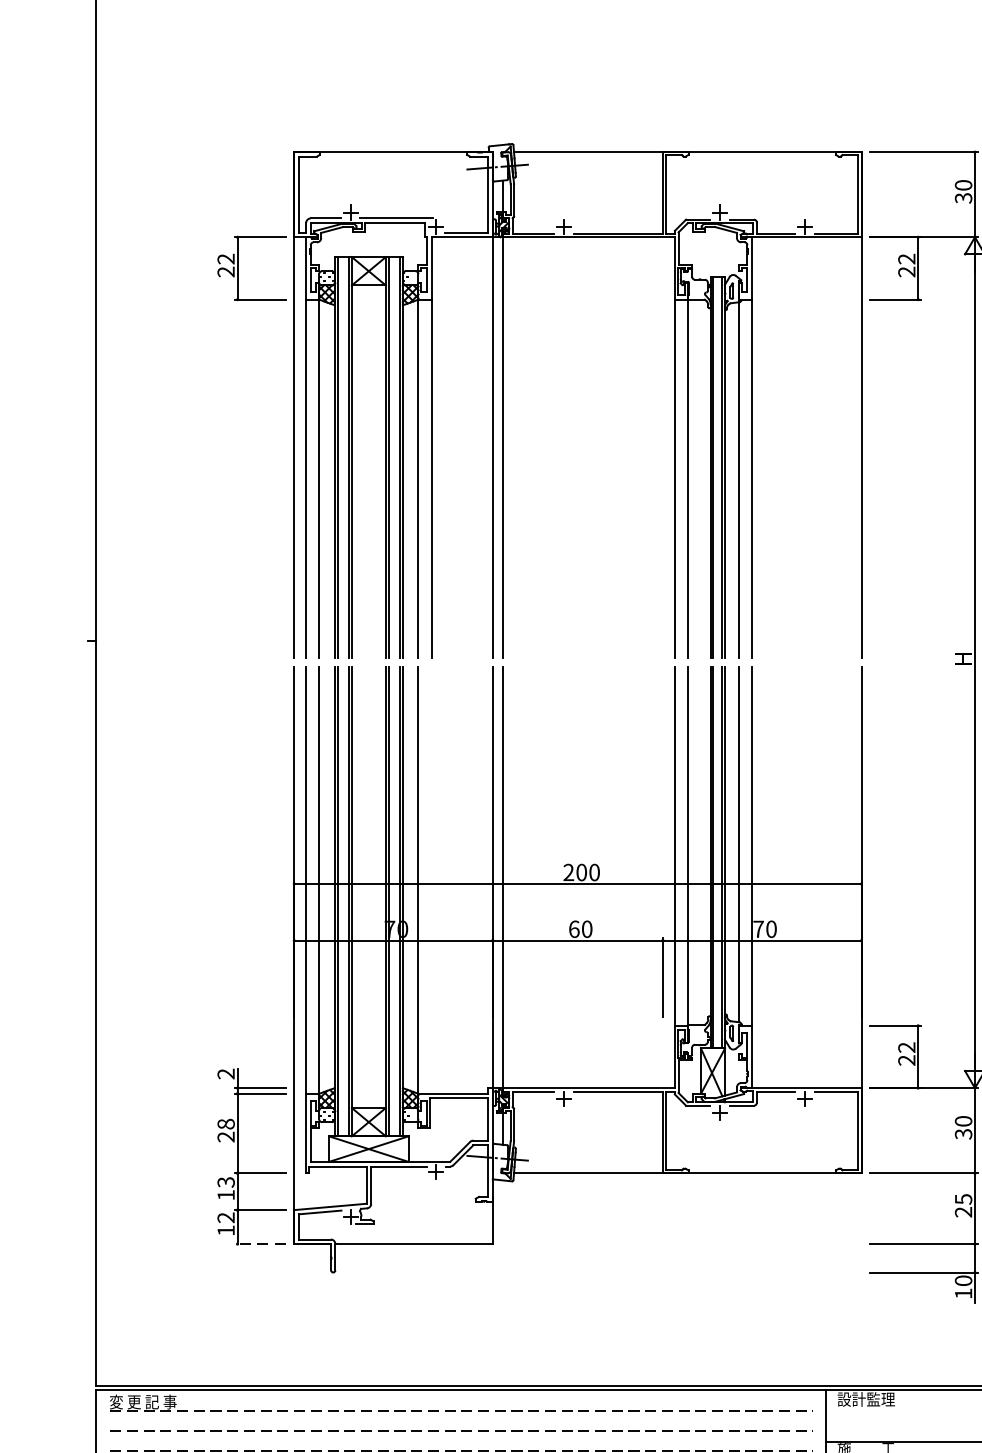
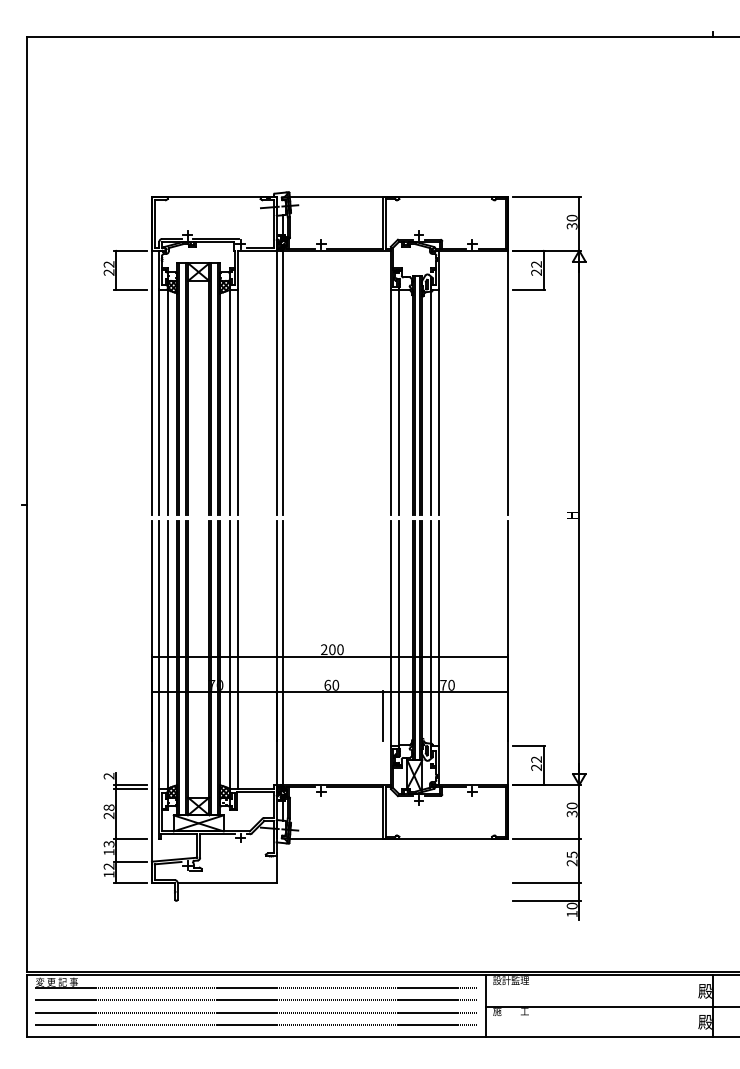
line: (432, 880) -> (238, 654), added
line: (260, 1244) -> (130, 883), dashed -> solid

